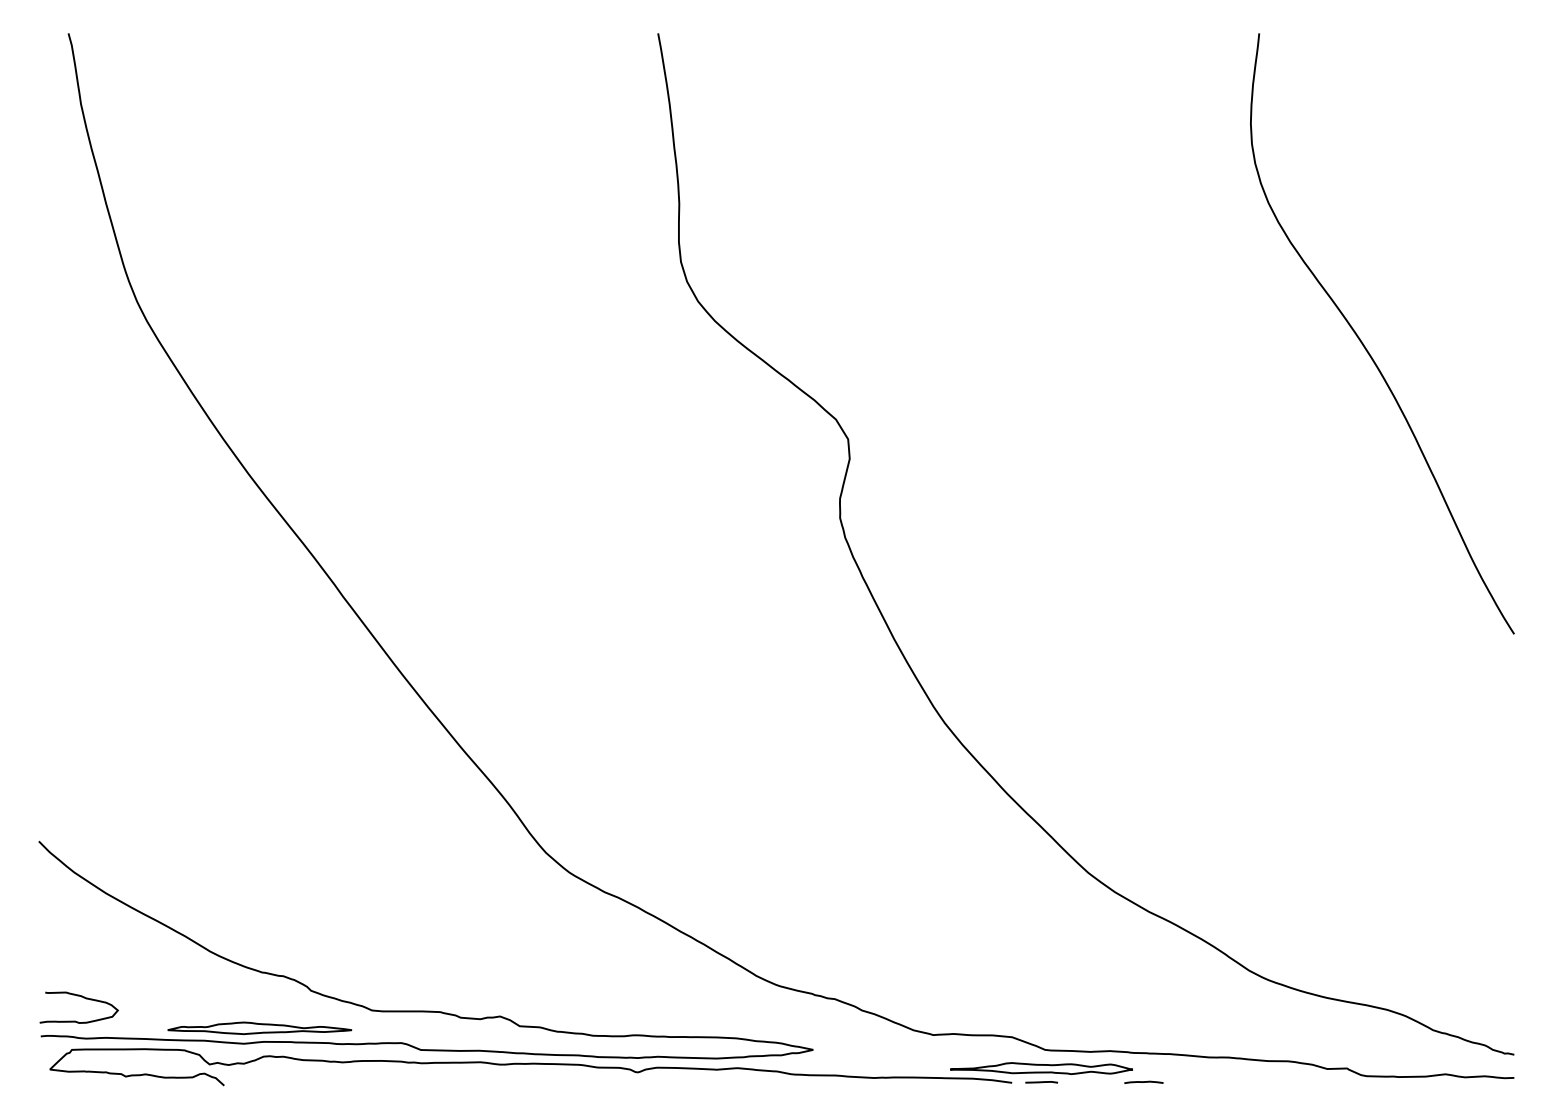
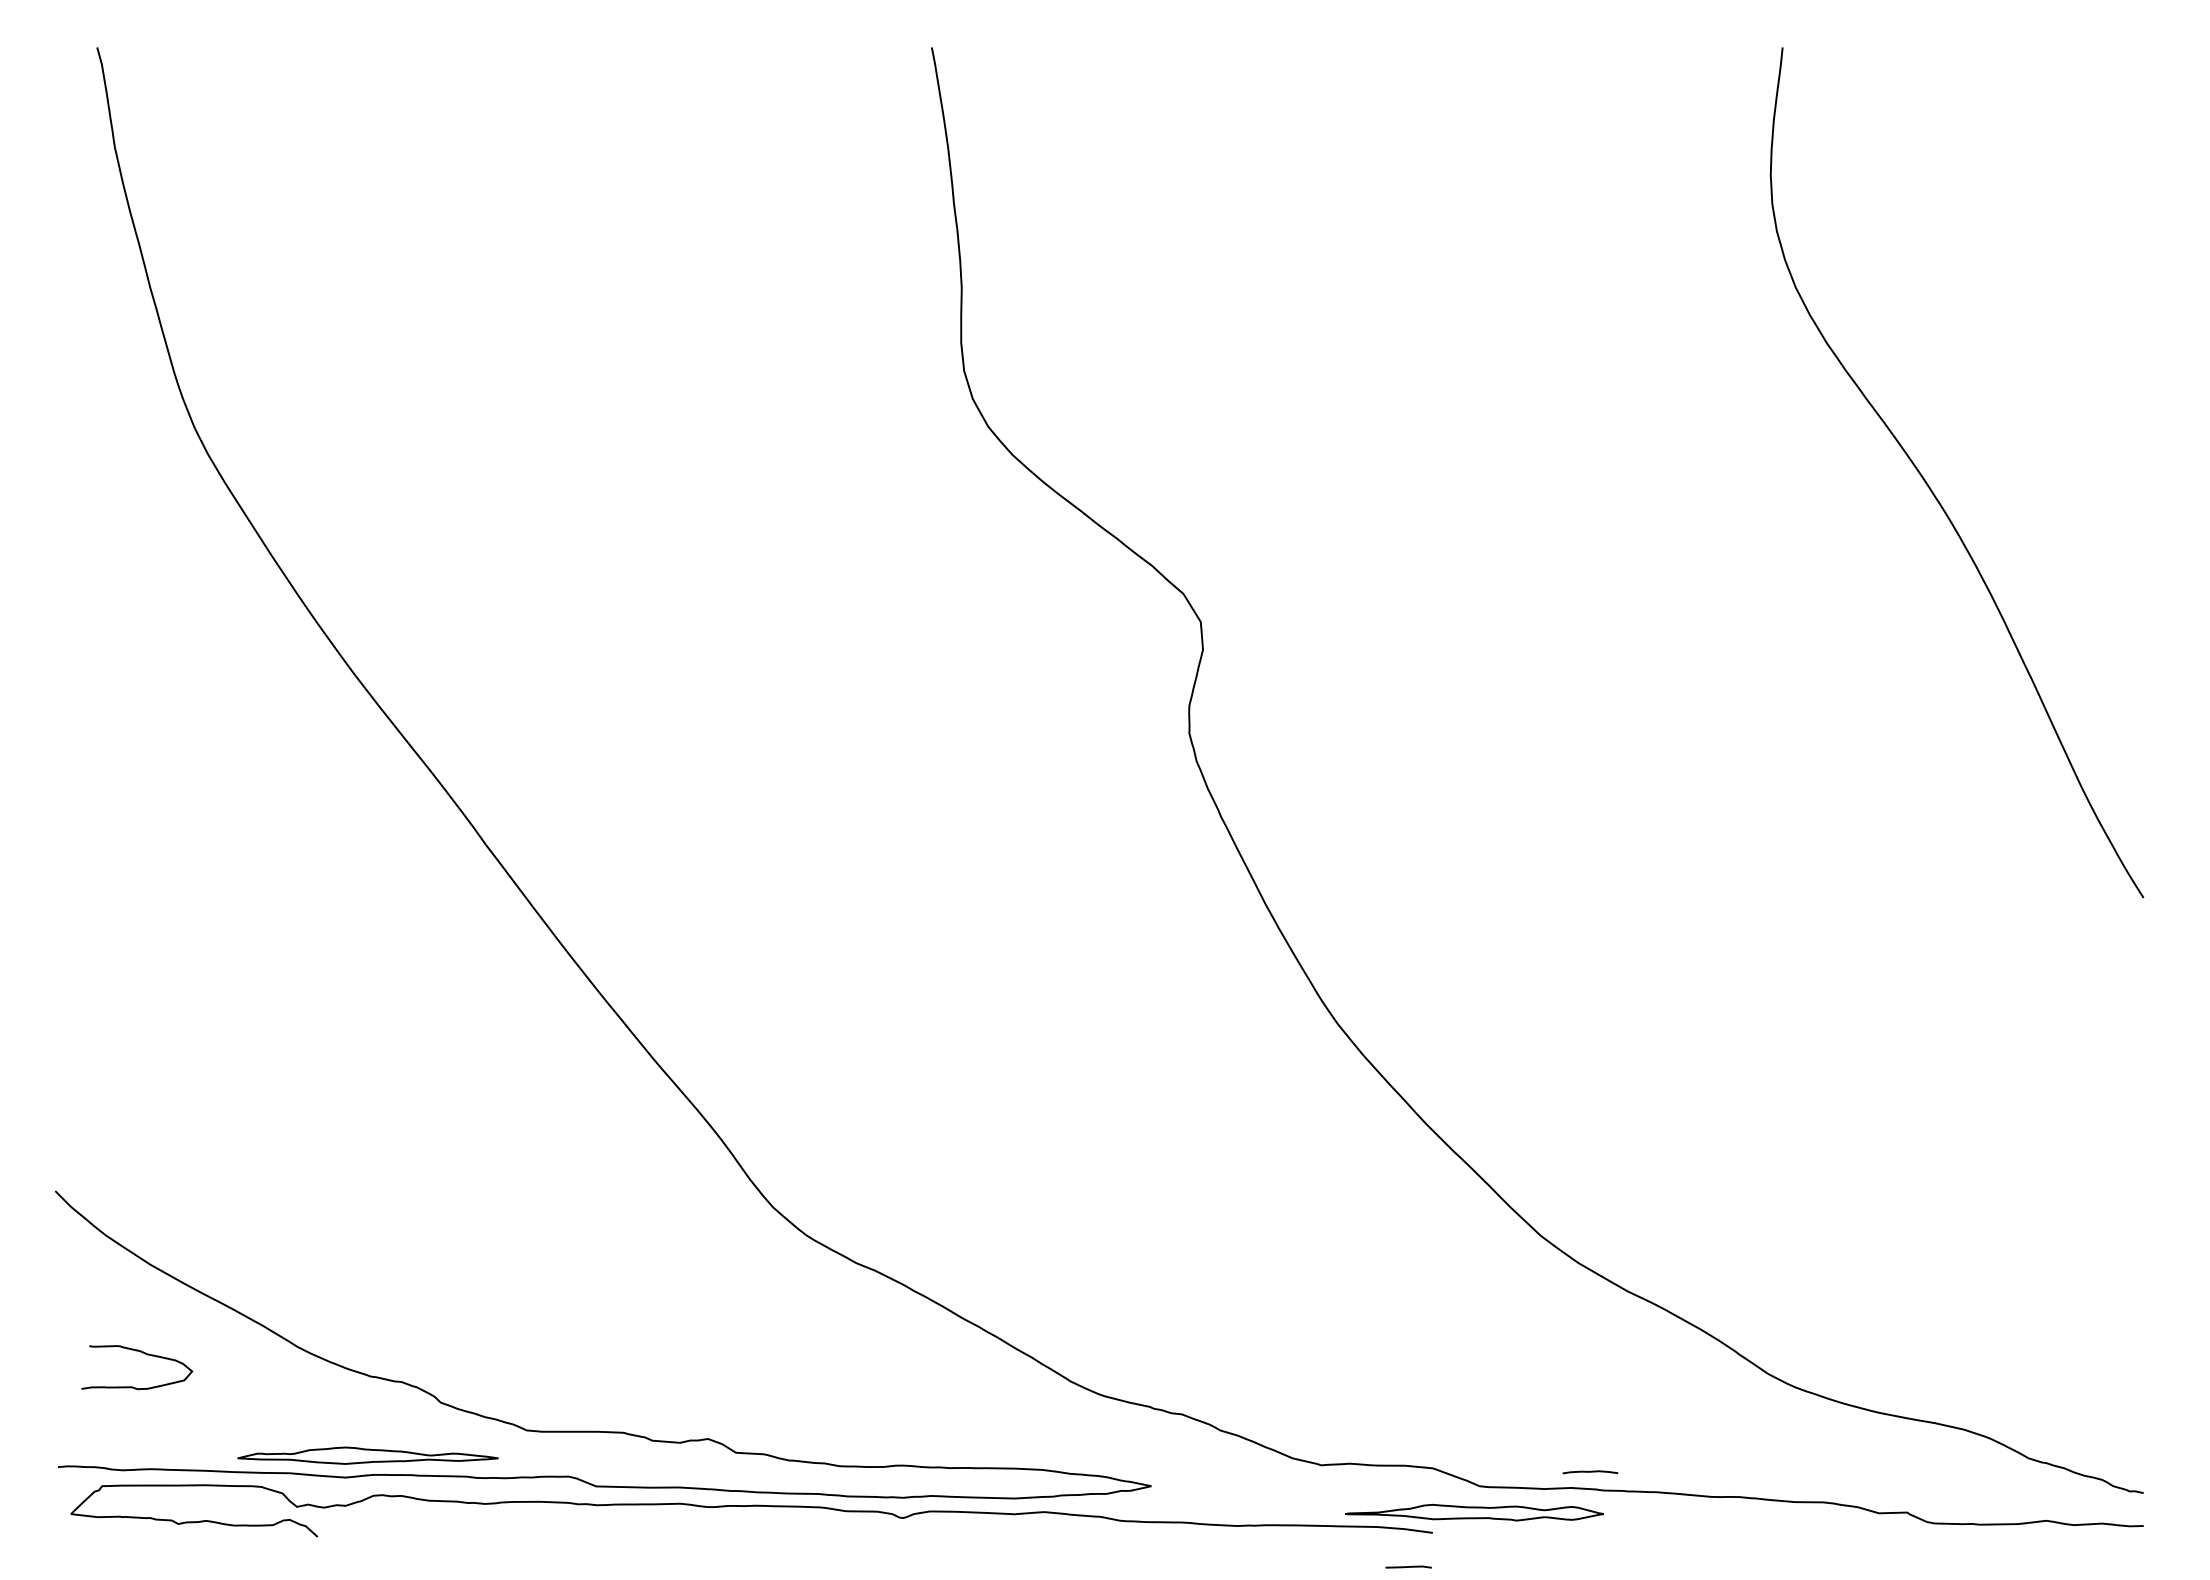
curve: (84, 998) -> (144, 1354), moved
line: (1041, 1081) -> (1408, 1566), moved
curve: (1143, 1082) -> (1590, 1472), moved

